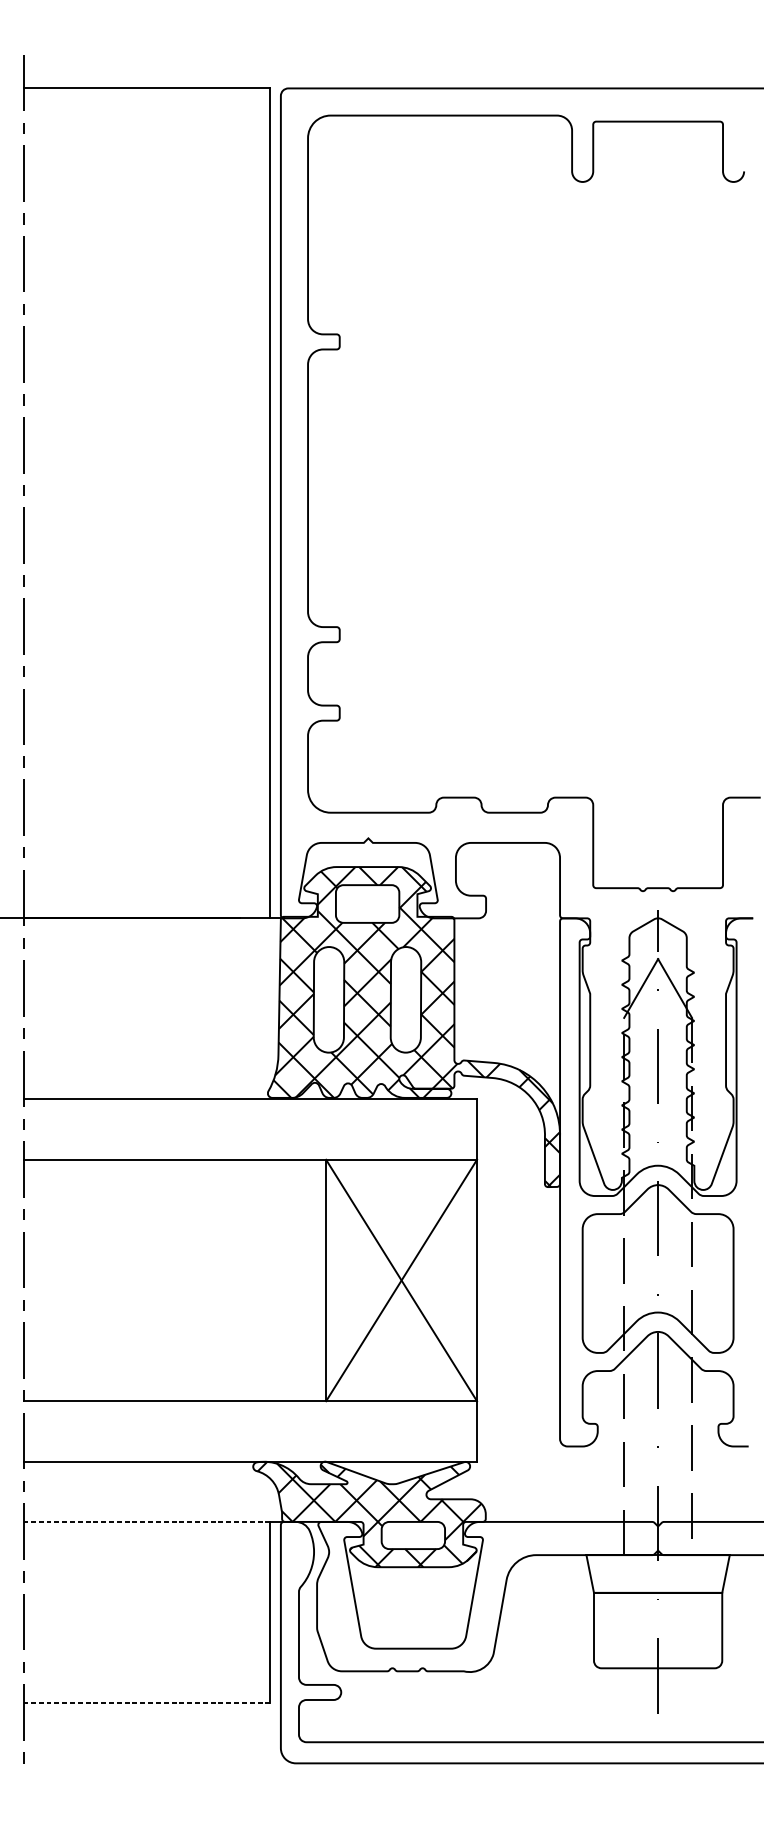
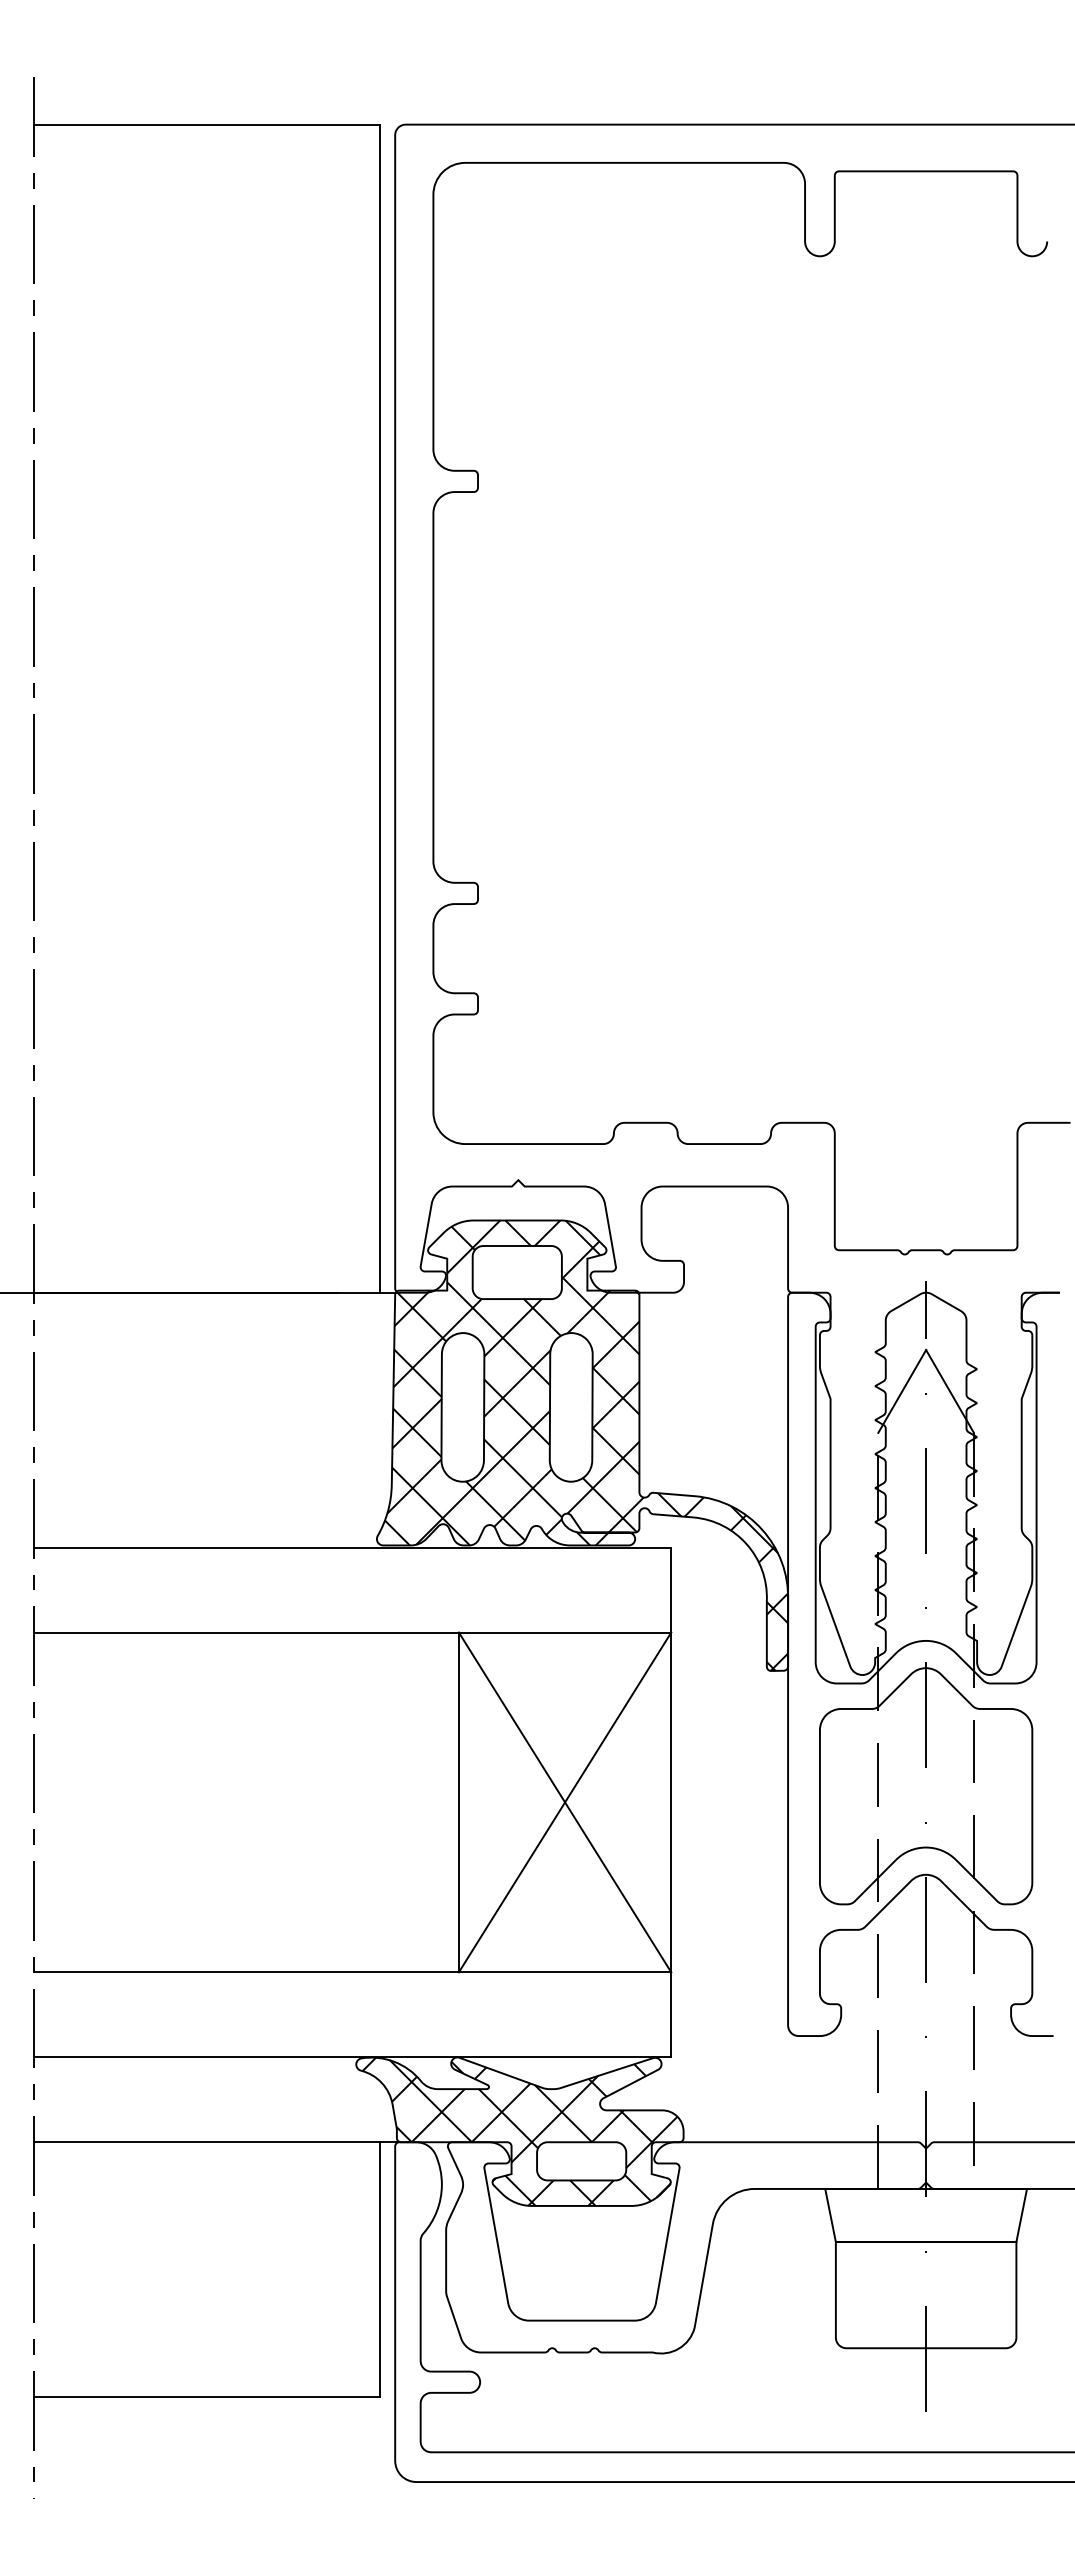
line: (146, 1522) -> (206, 2142), dashed -> solid
line: (146, 1703) -> (206, 2397), dashed -> solid

